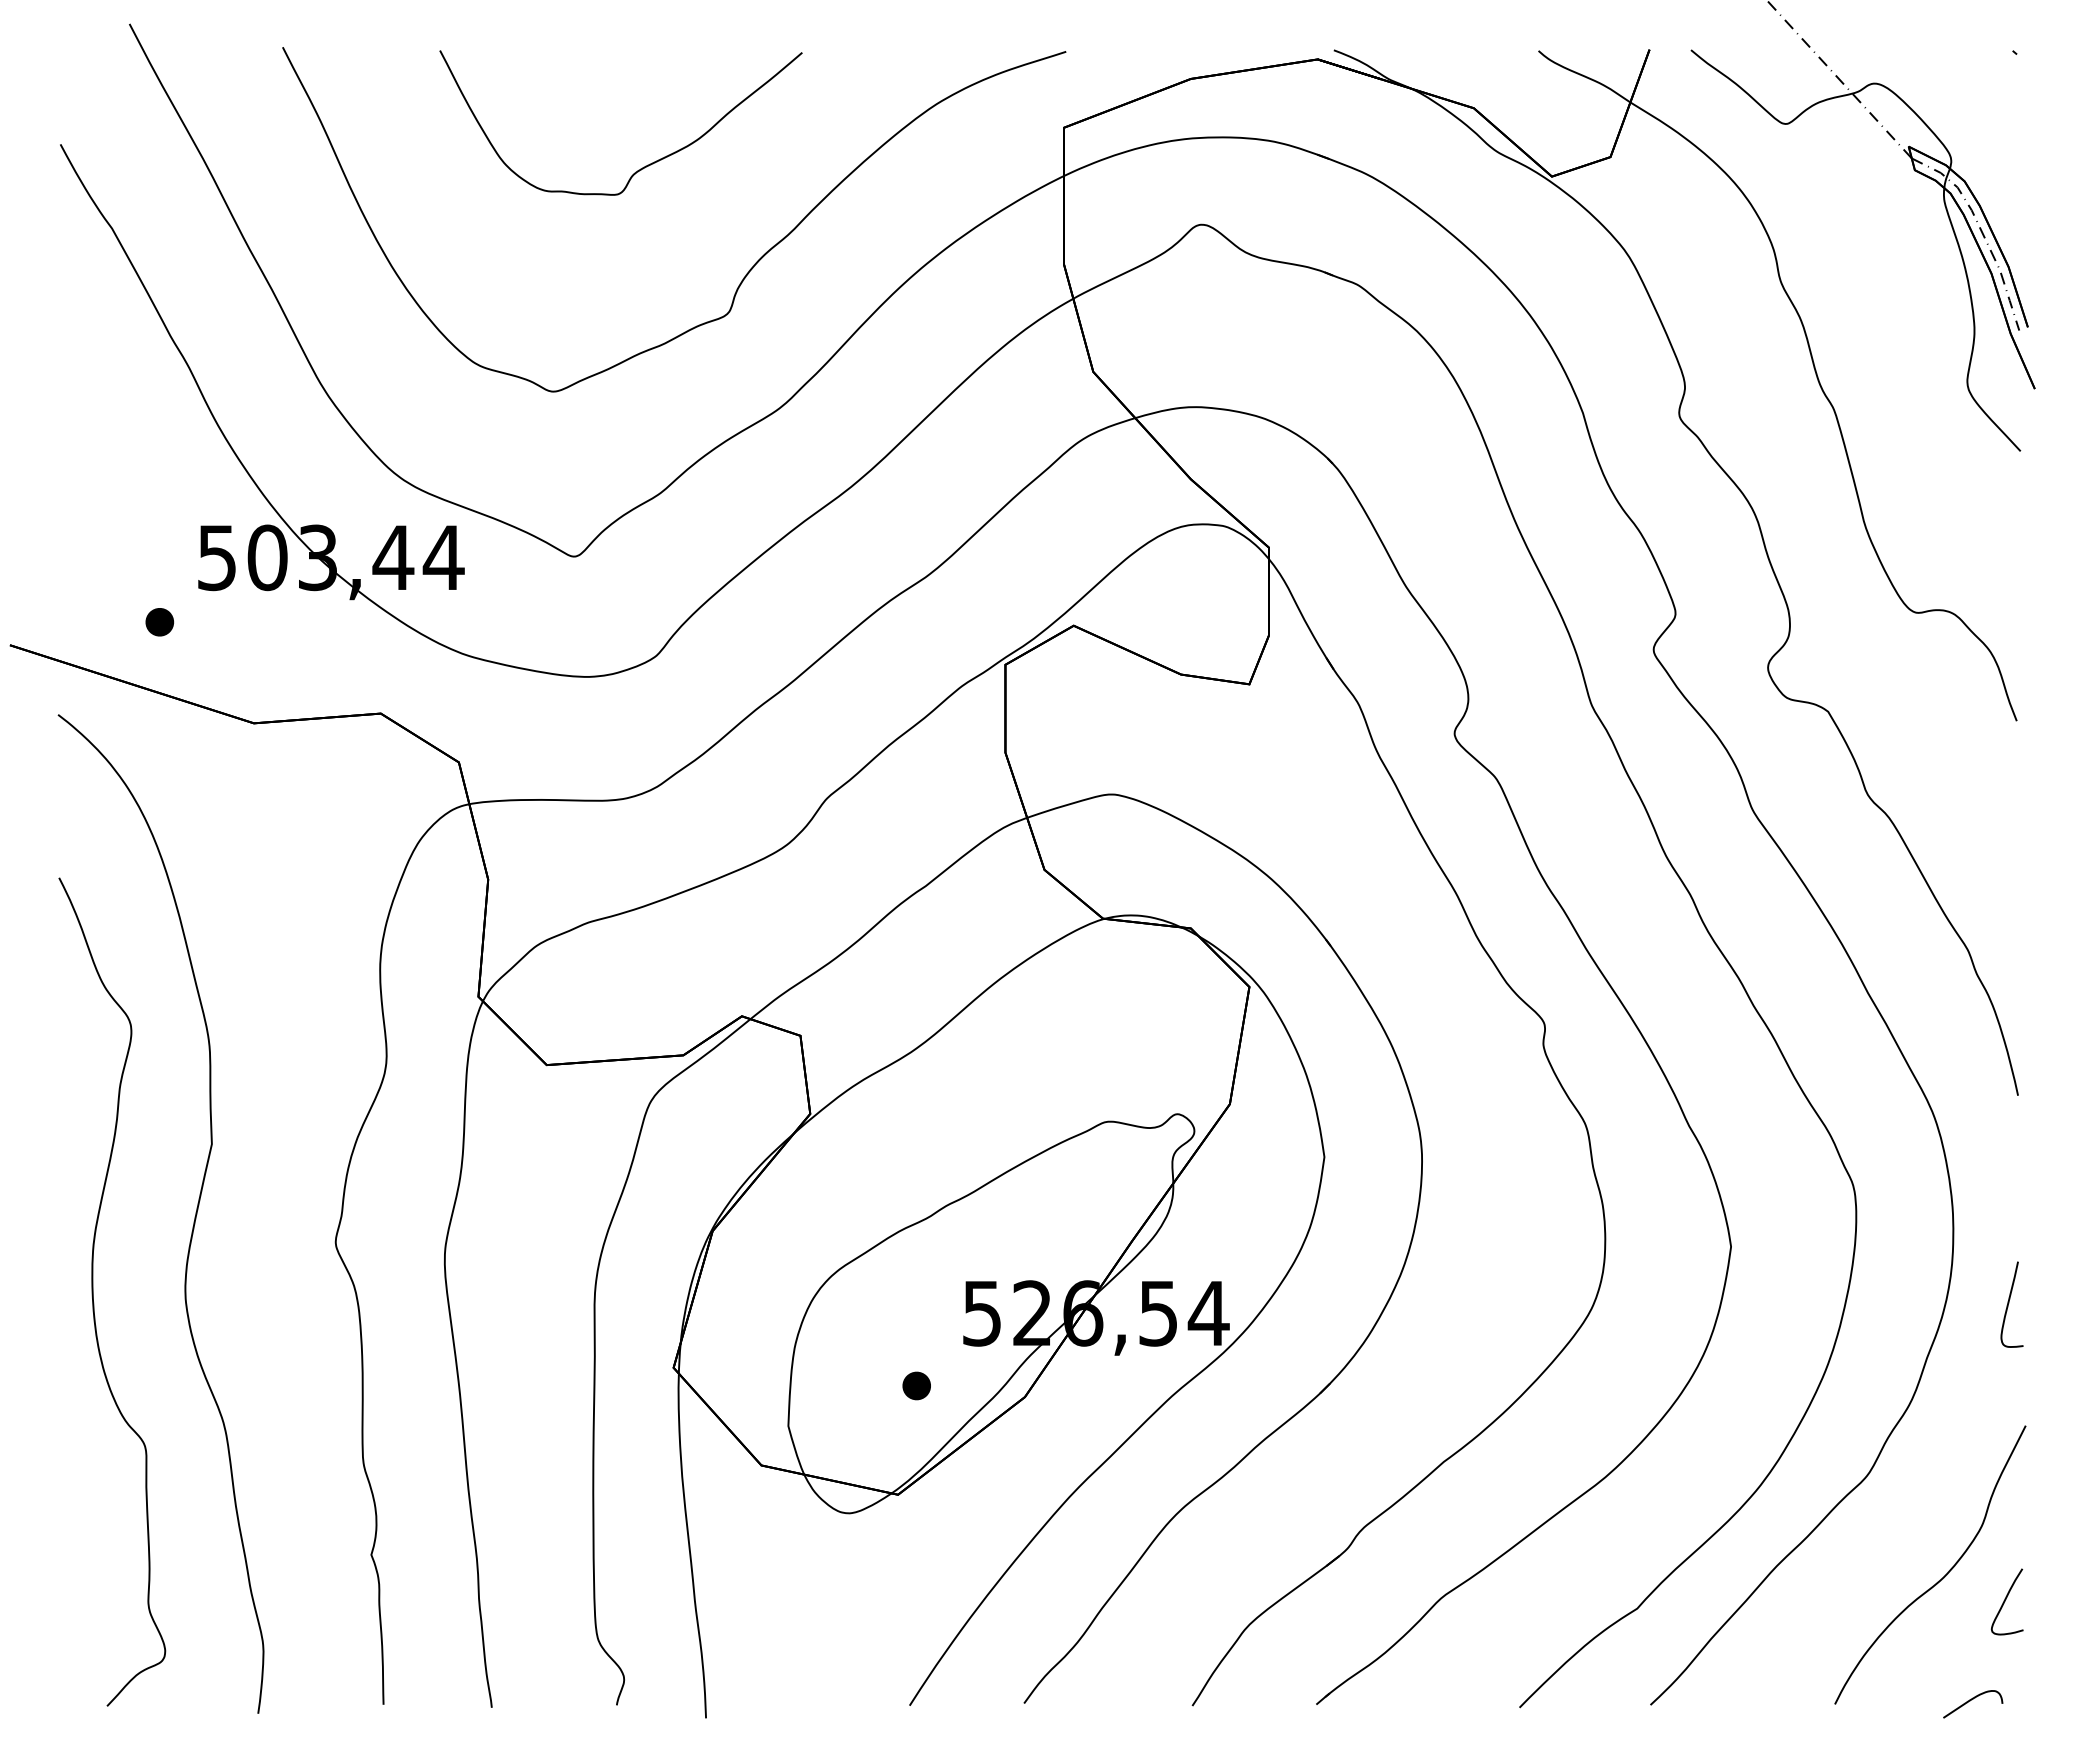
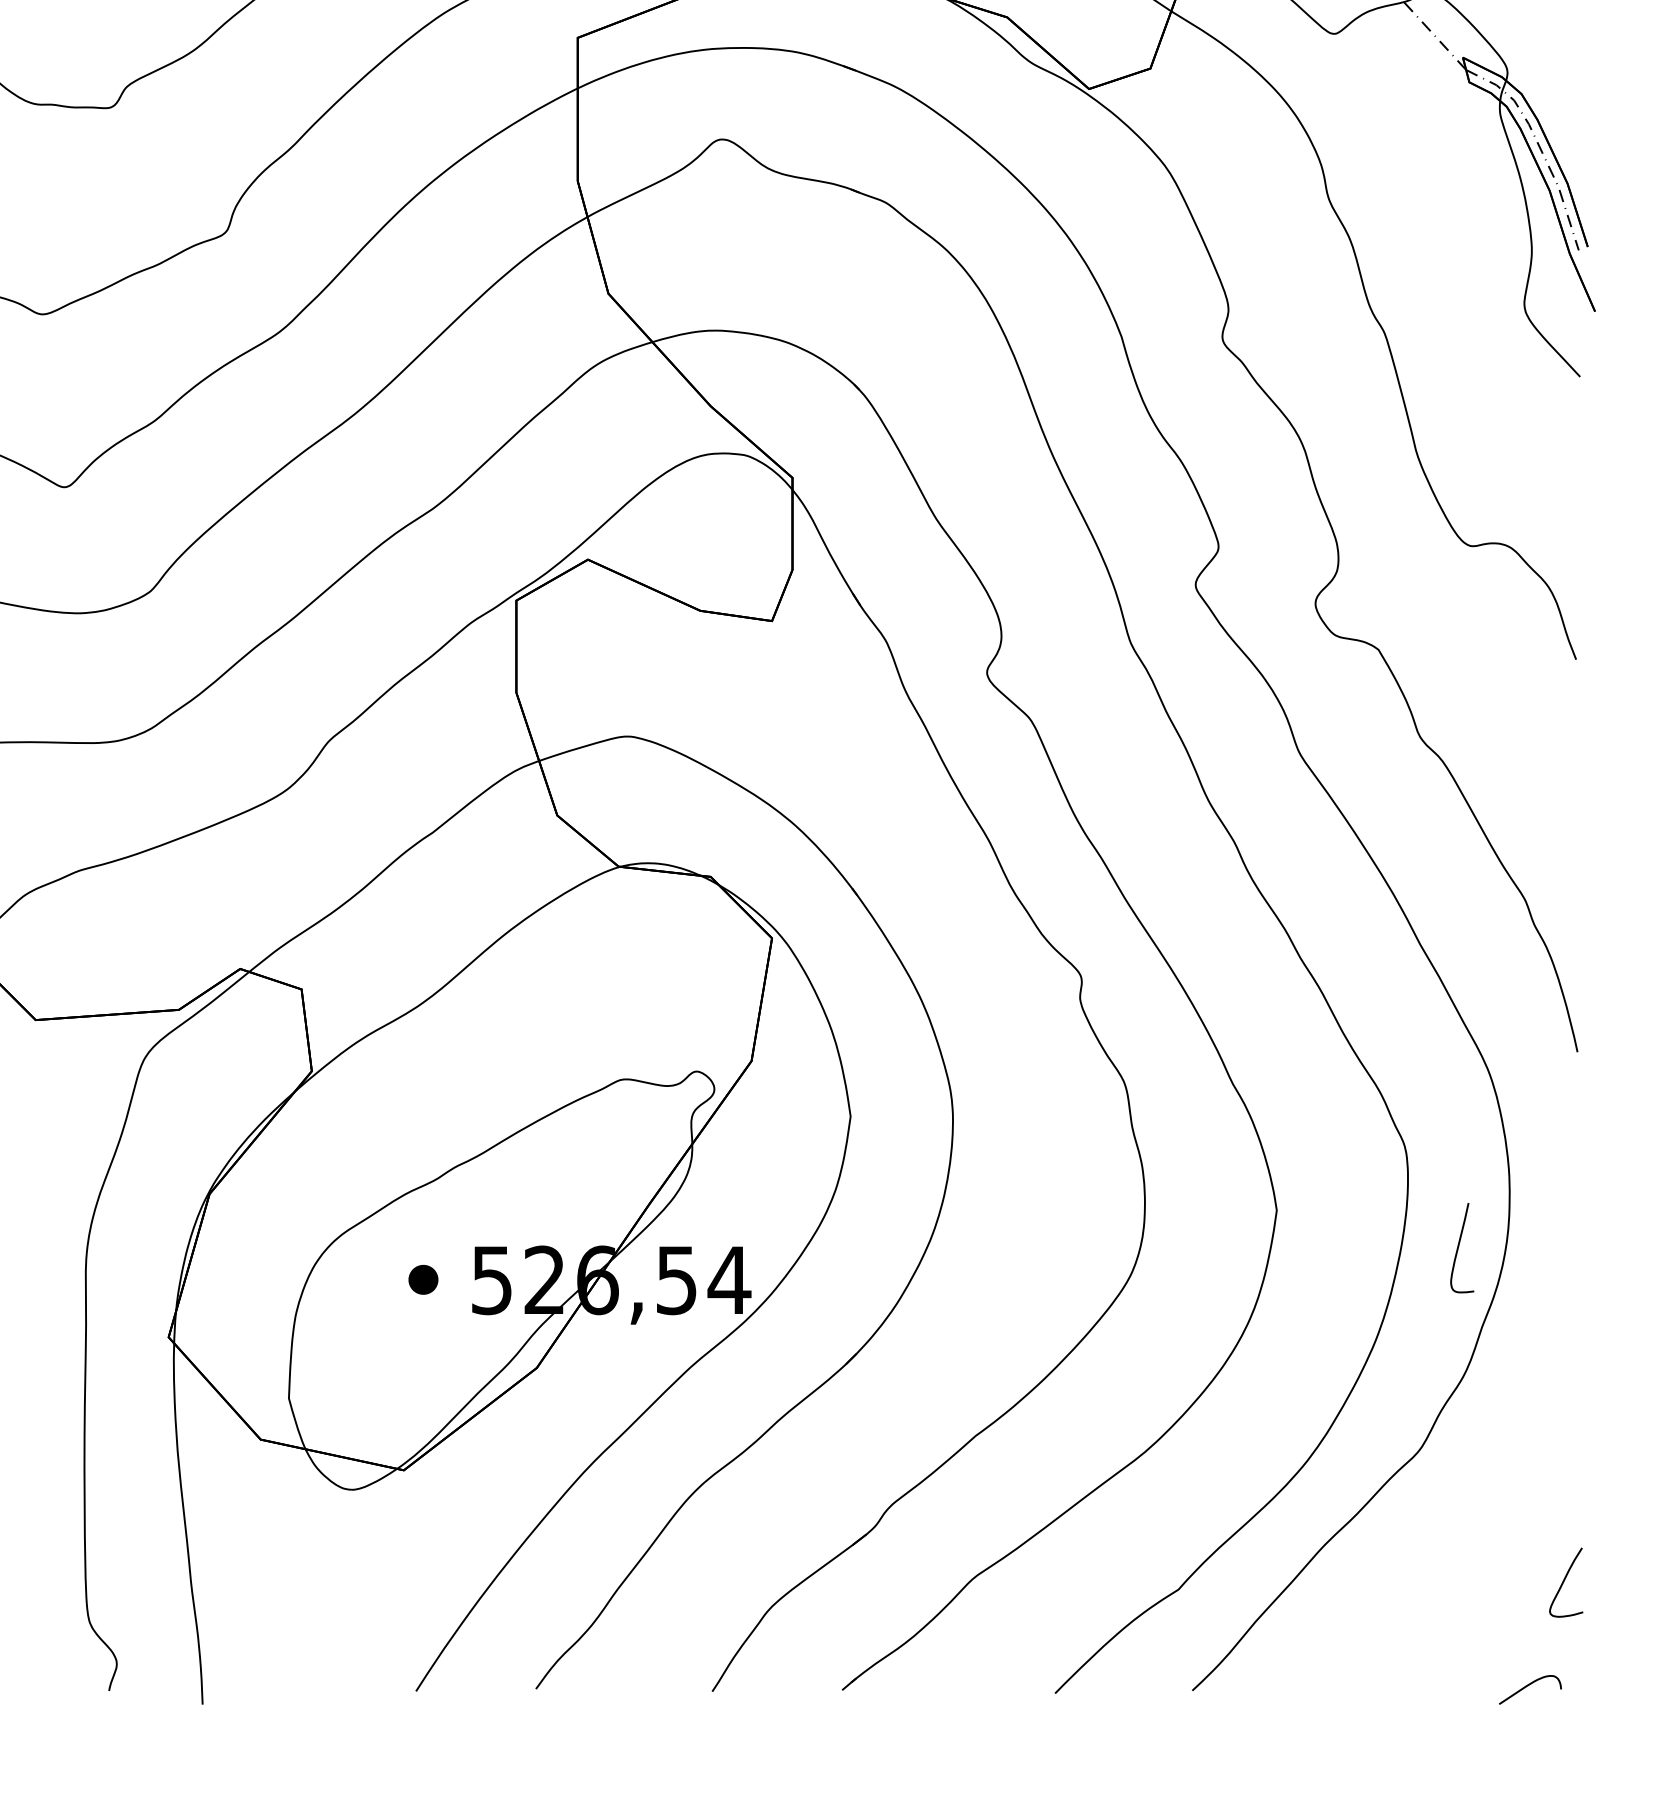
curve: (2009, 1303) -> (1459, 1246), moved
part: (916, 1385) -> (423, 1279), moved
curve: (1943, 1576) -> (1499, 1555), removed

